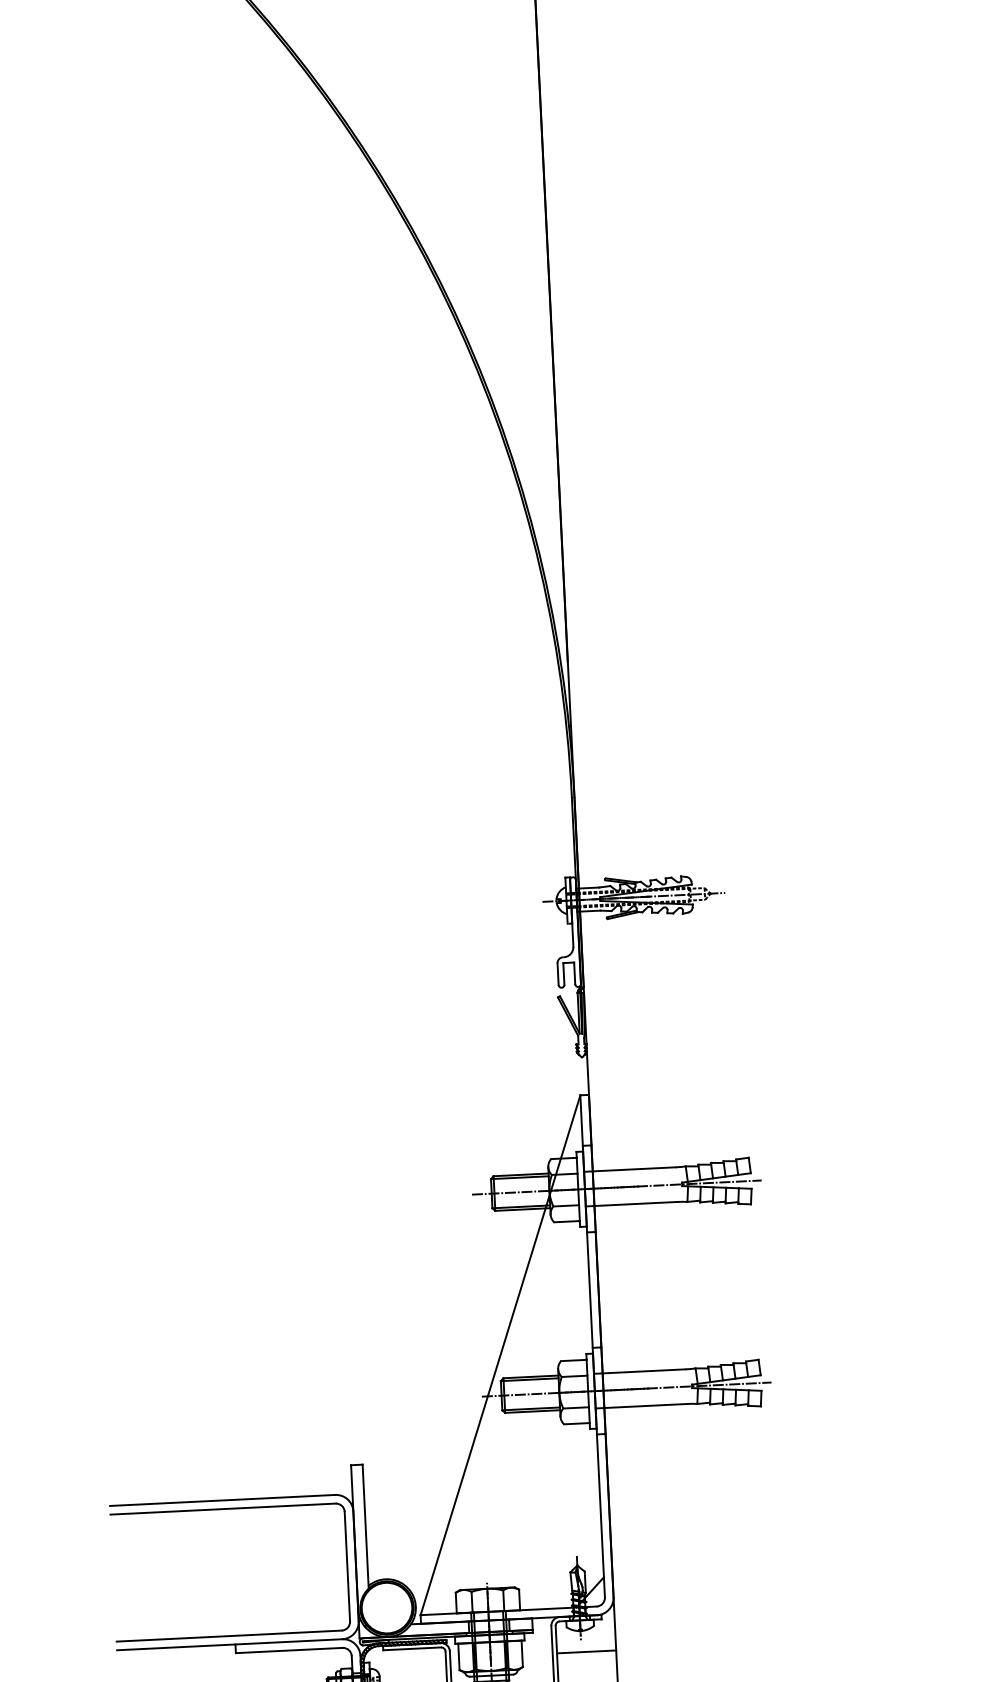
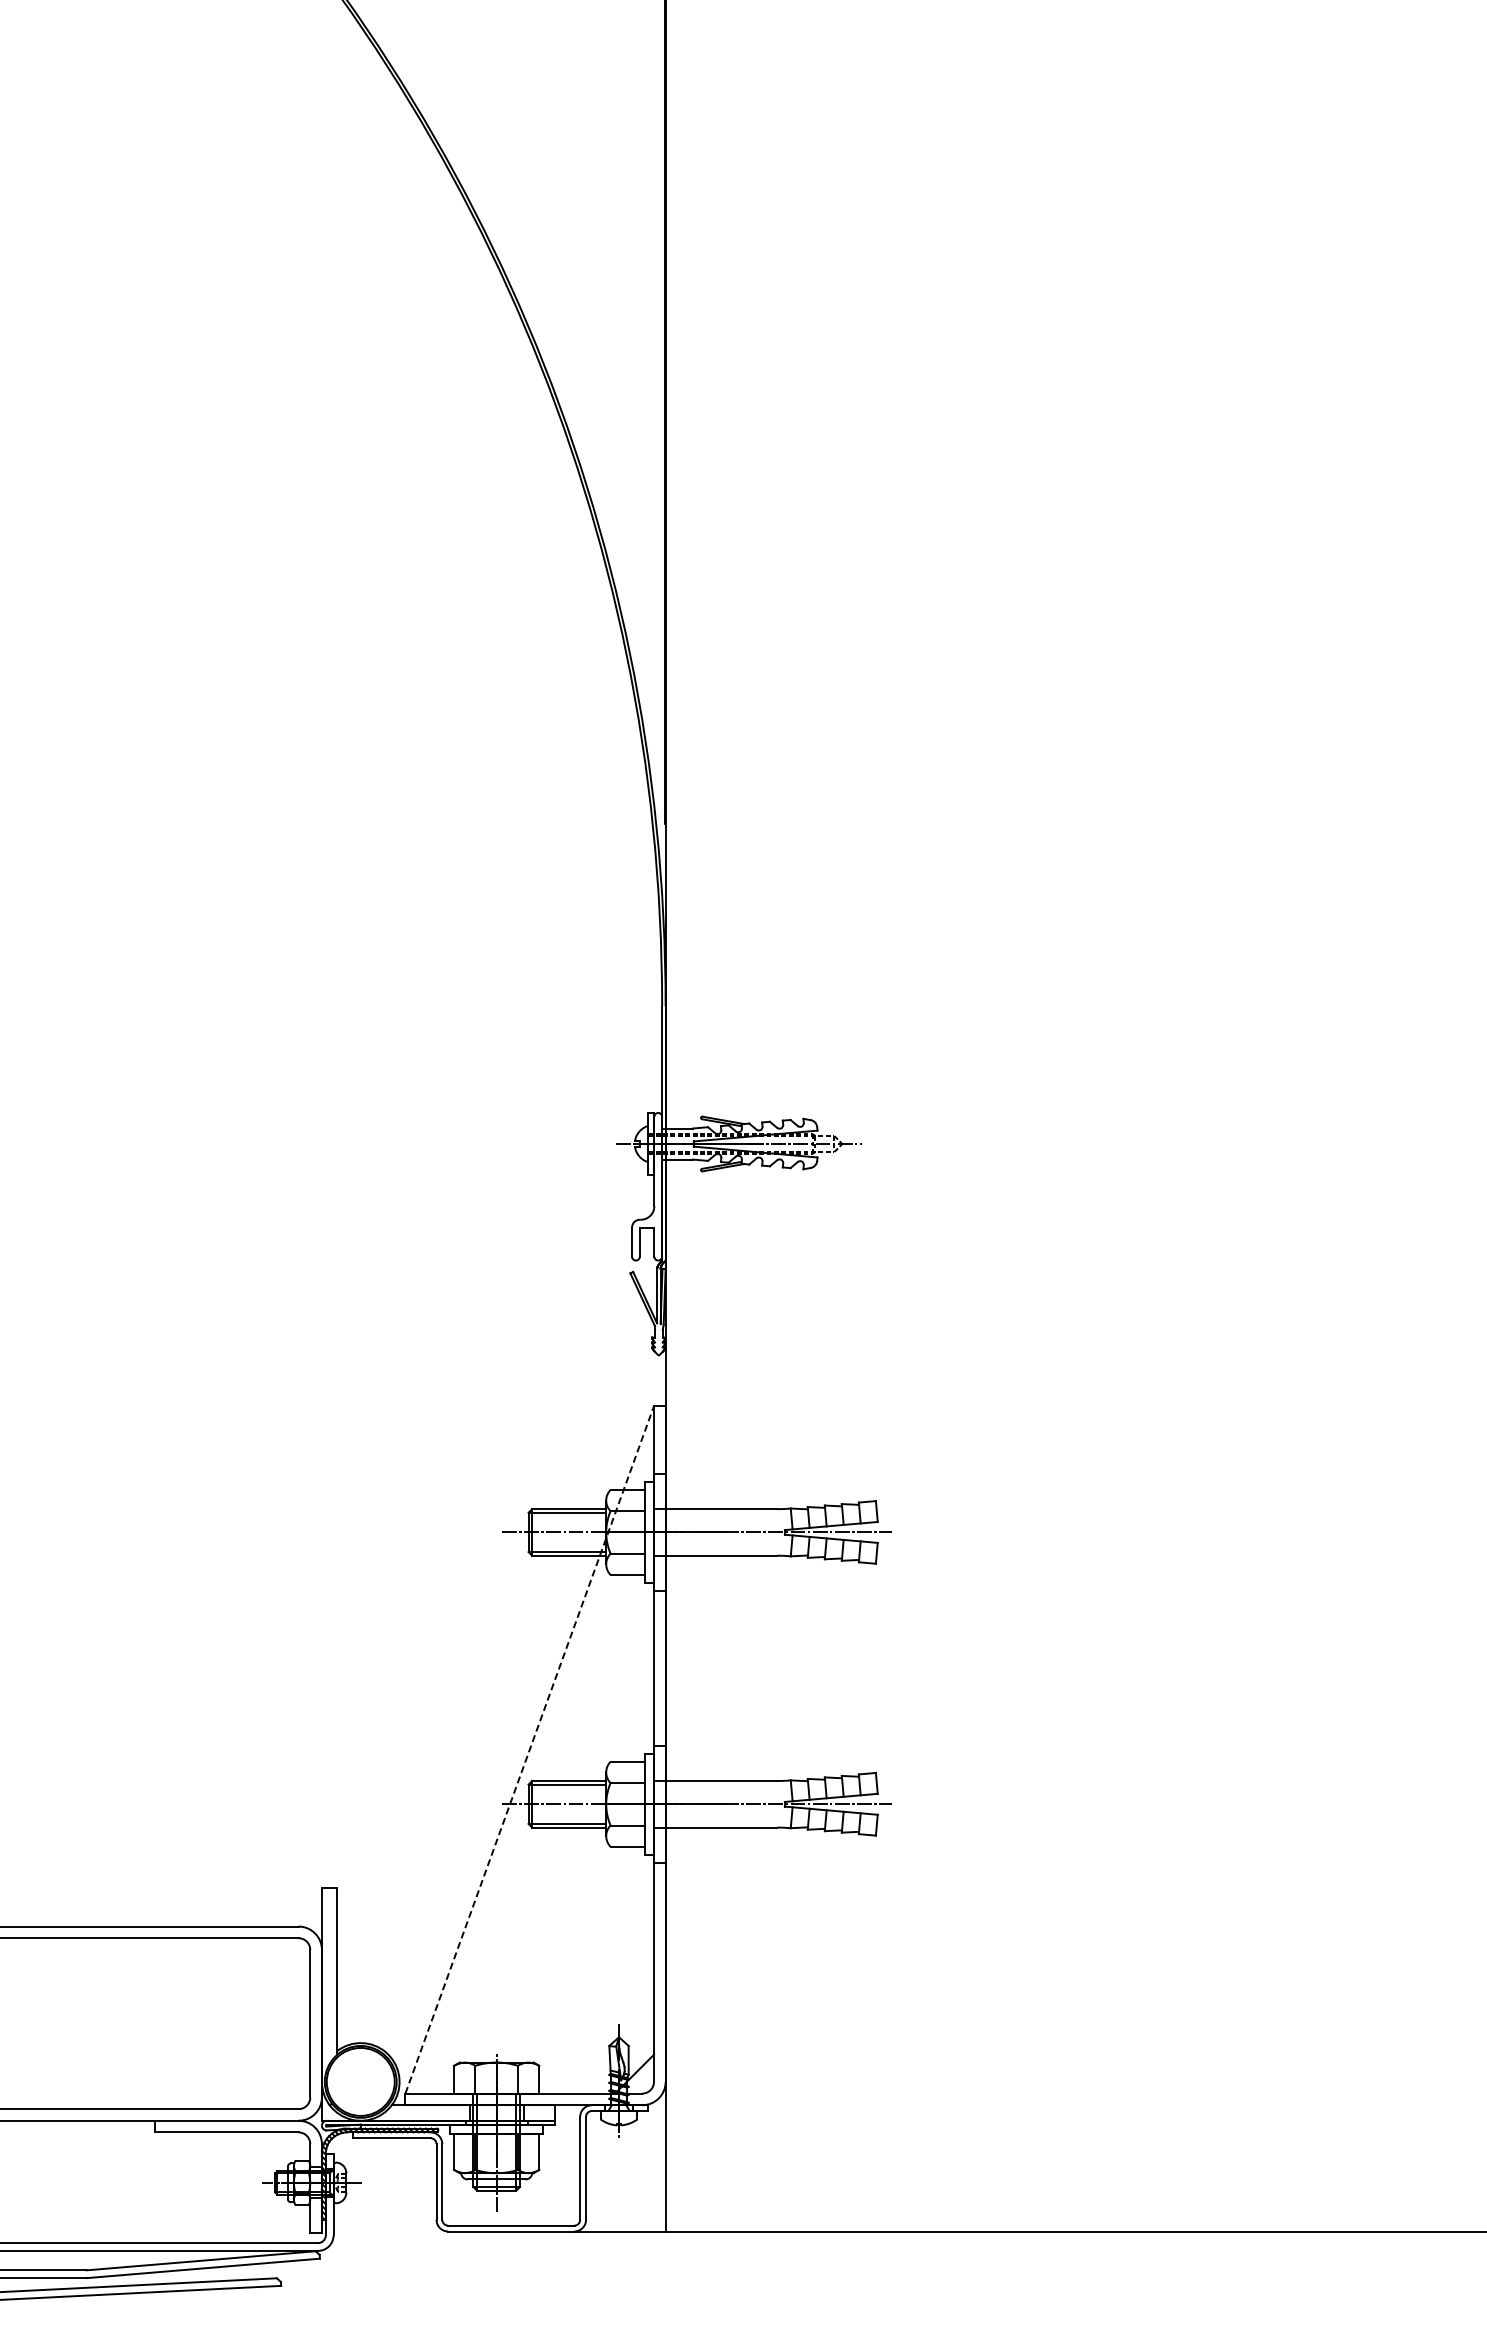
line: (500, 1354) -> (529, 1749), solid -> dashed
line: (586, 1651) -> (625, 2153), removed

